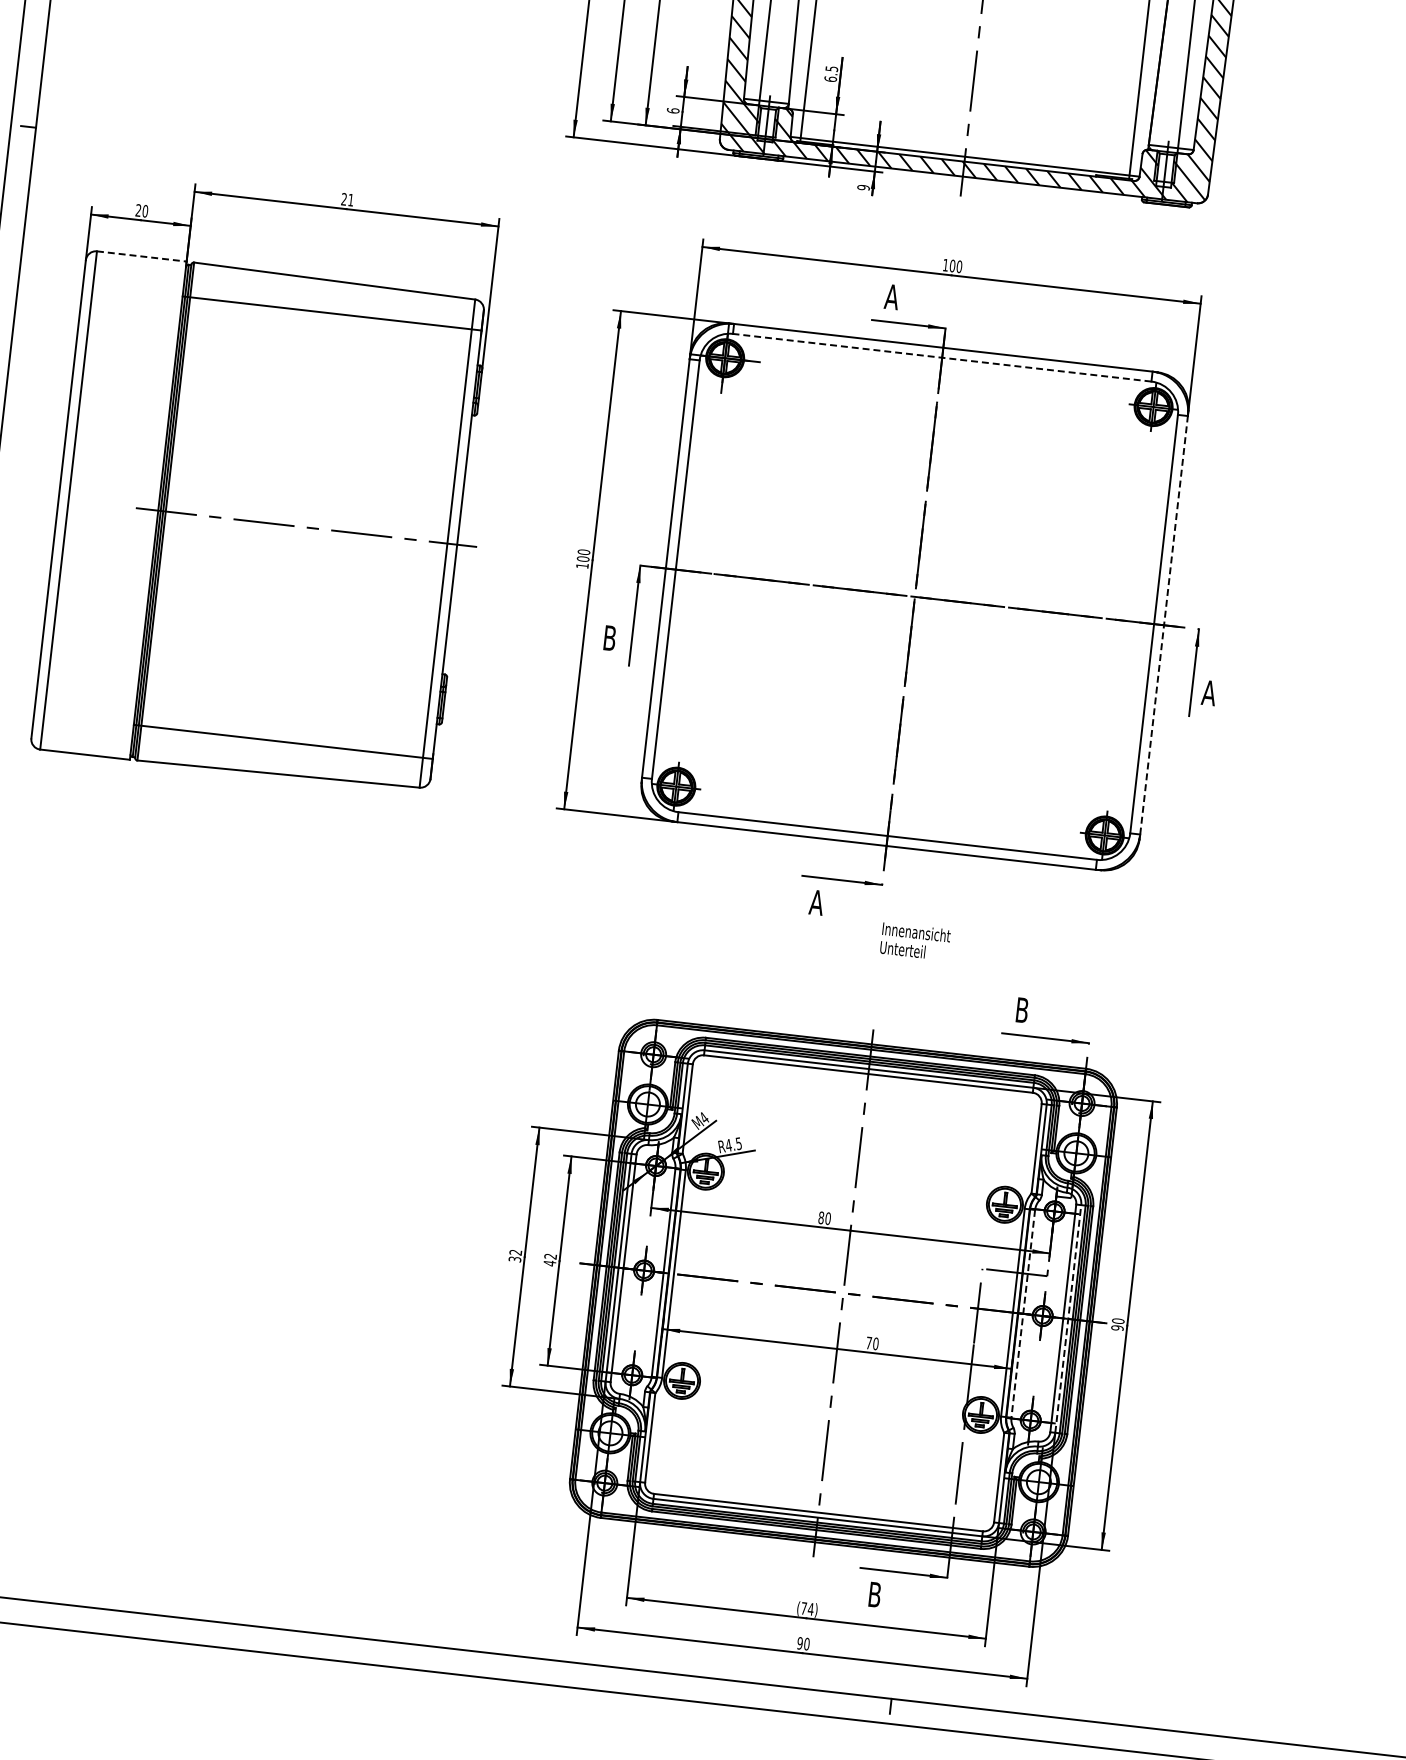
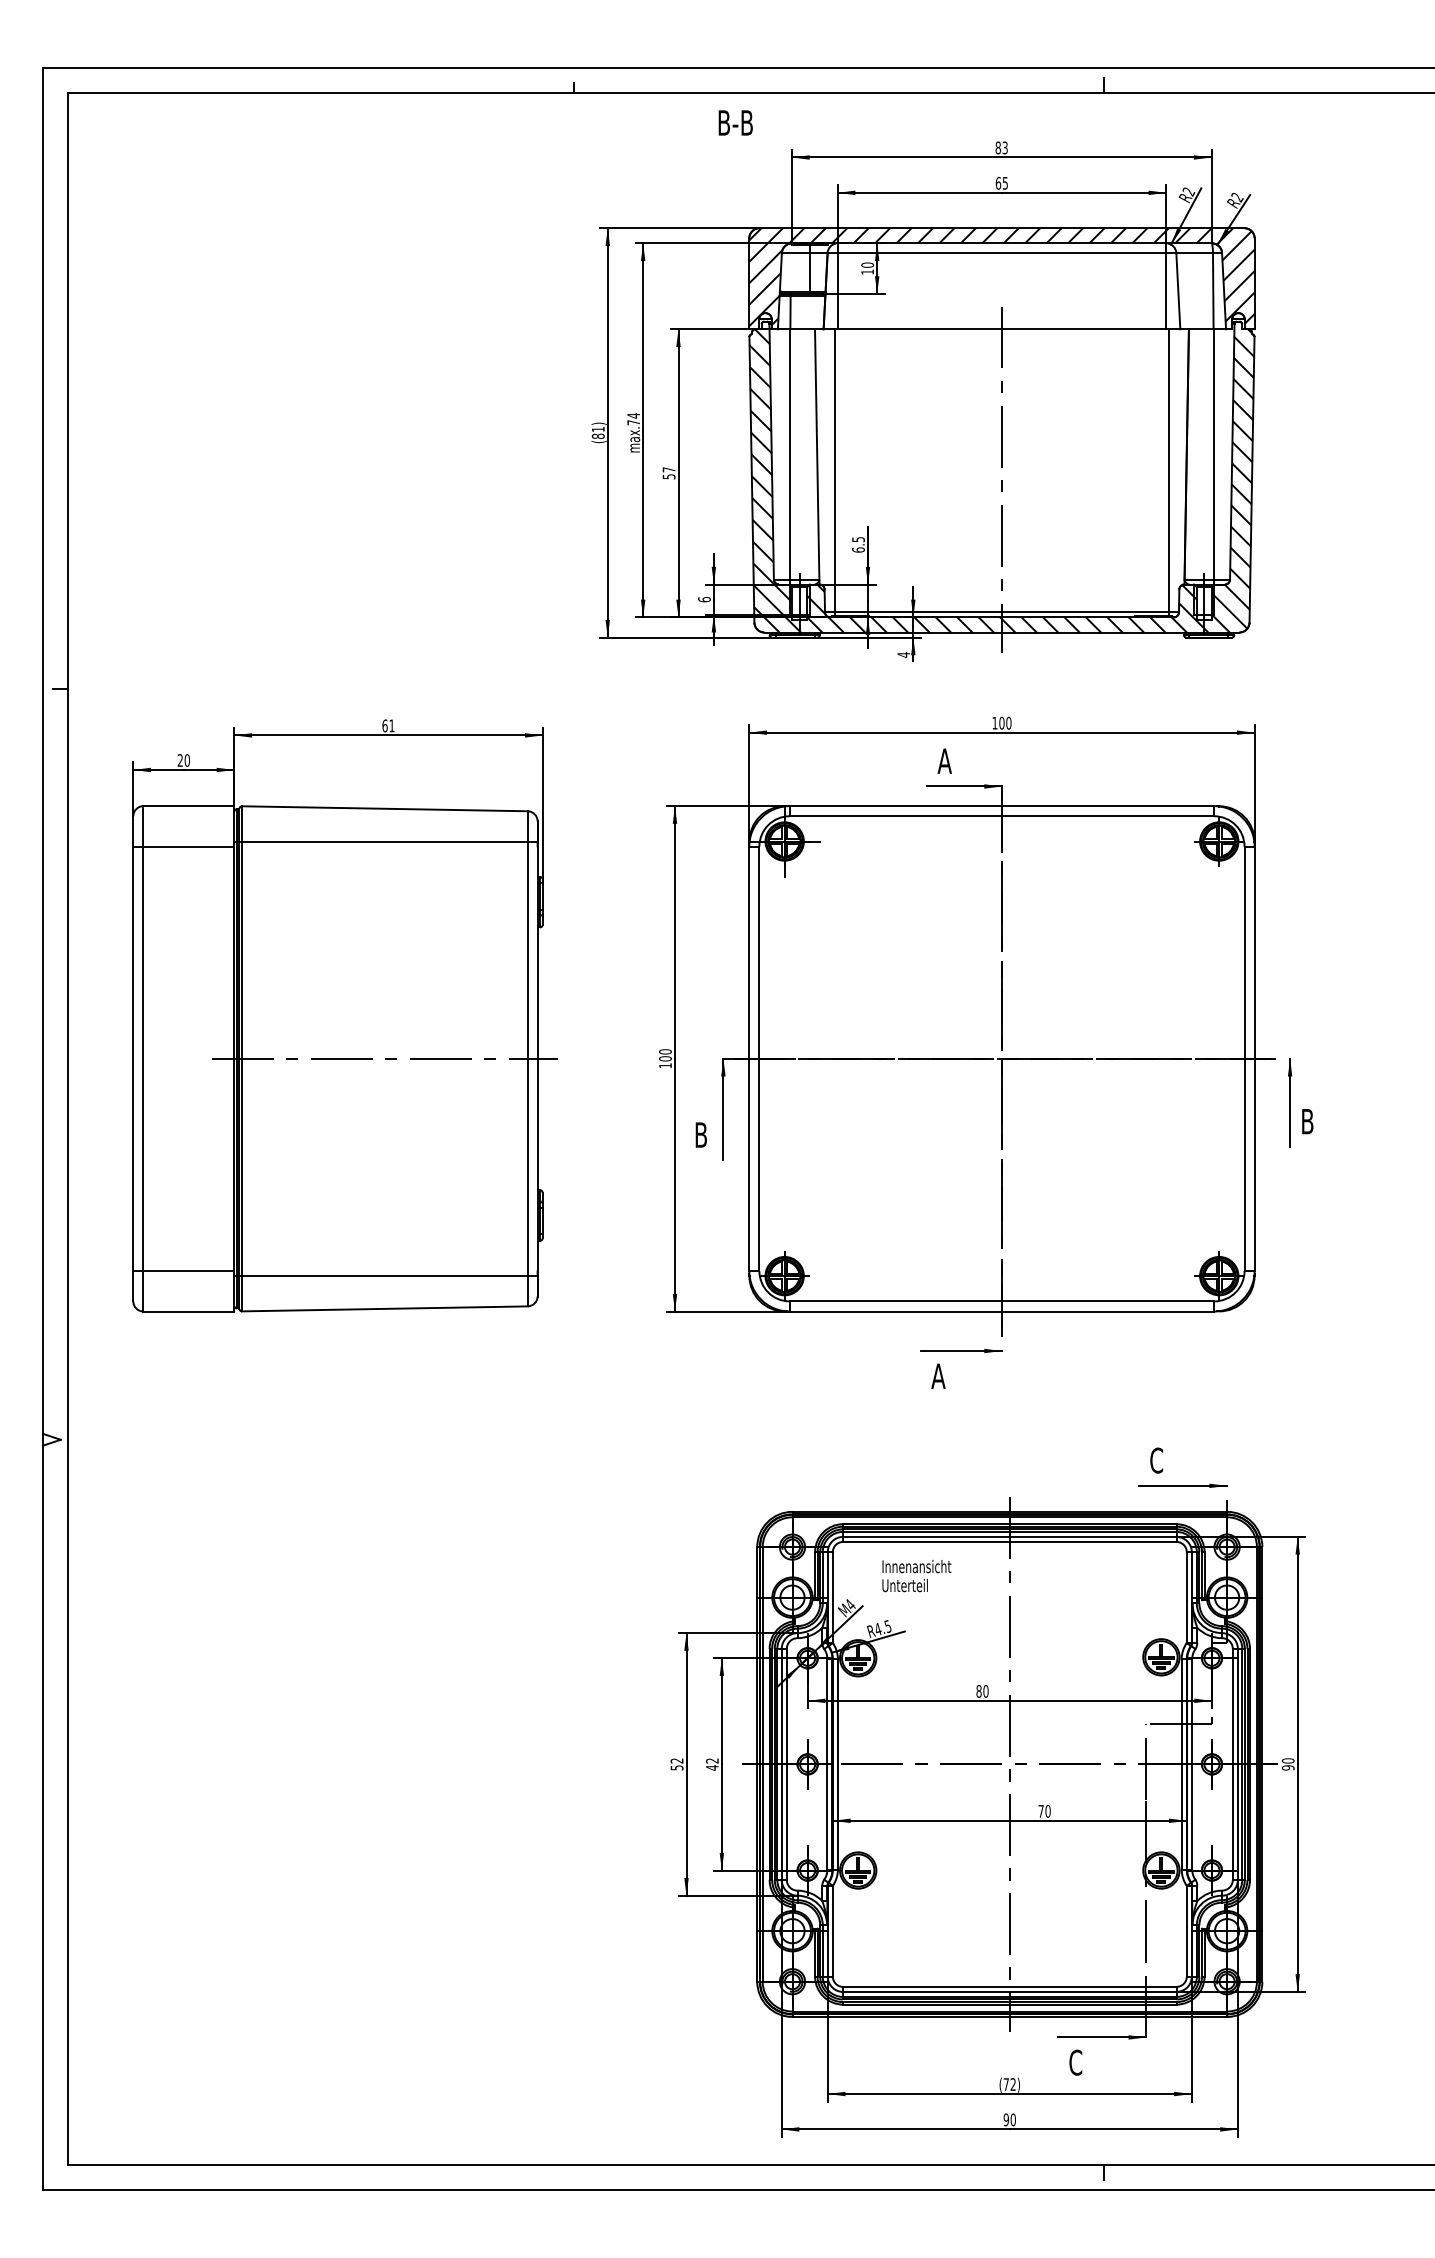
text: (863, 187) -> (903, 654), 9 -> 4
text: (343, 198) -> (384, 725), 21 -> 61
line: (142, 256) -> (189, 806), dashed -> solid
line: (131, 295) -> (183, 846), added
line: (941, 357) -> (1001, 816), dashed -> solid
line: (1163, 624) -> (1254, 1058), dashed -> solid
text: (1209, 692) -> (1307, 1121), A -> B
line: (84, 714) -> (183, 1271), added
text: (915, 942) -> (916, 1576), moved
text: (1022, 1010) -> (1156, 1460), B -> C
text: (514, 1258) -> (676, 1767), 32 -> 52
line: (1023, 1313) -> (1192, 1764), dashed -> solid
line: (1068, 1318) -> (1237, 1763), dashed -> solid
text: (874, 1594) -> (1075, 2062), B -> C
text: (811, 1609) -> (1013, 2084), (74) -> (72)

